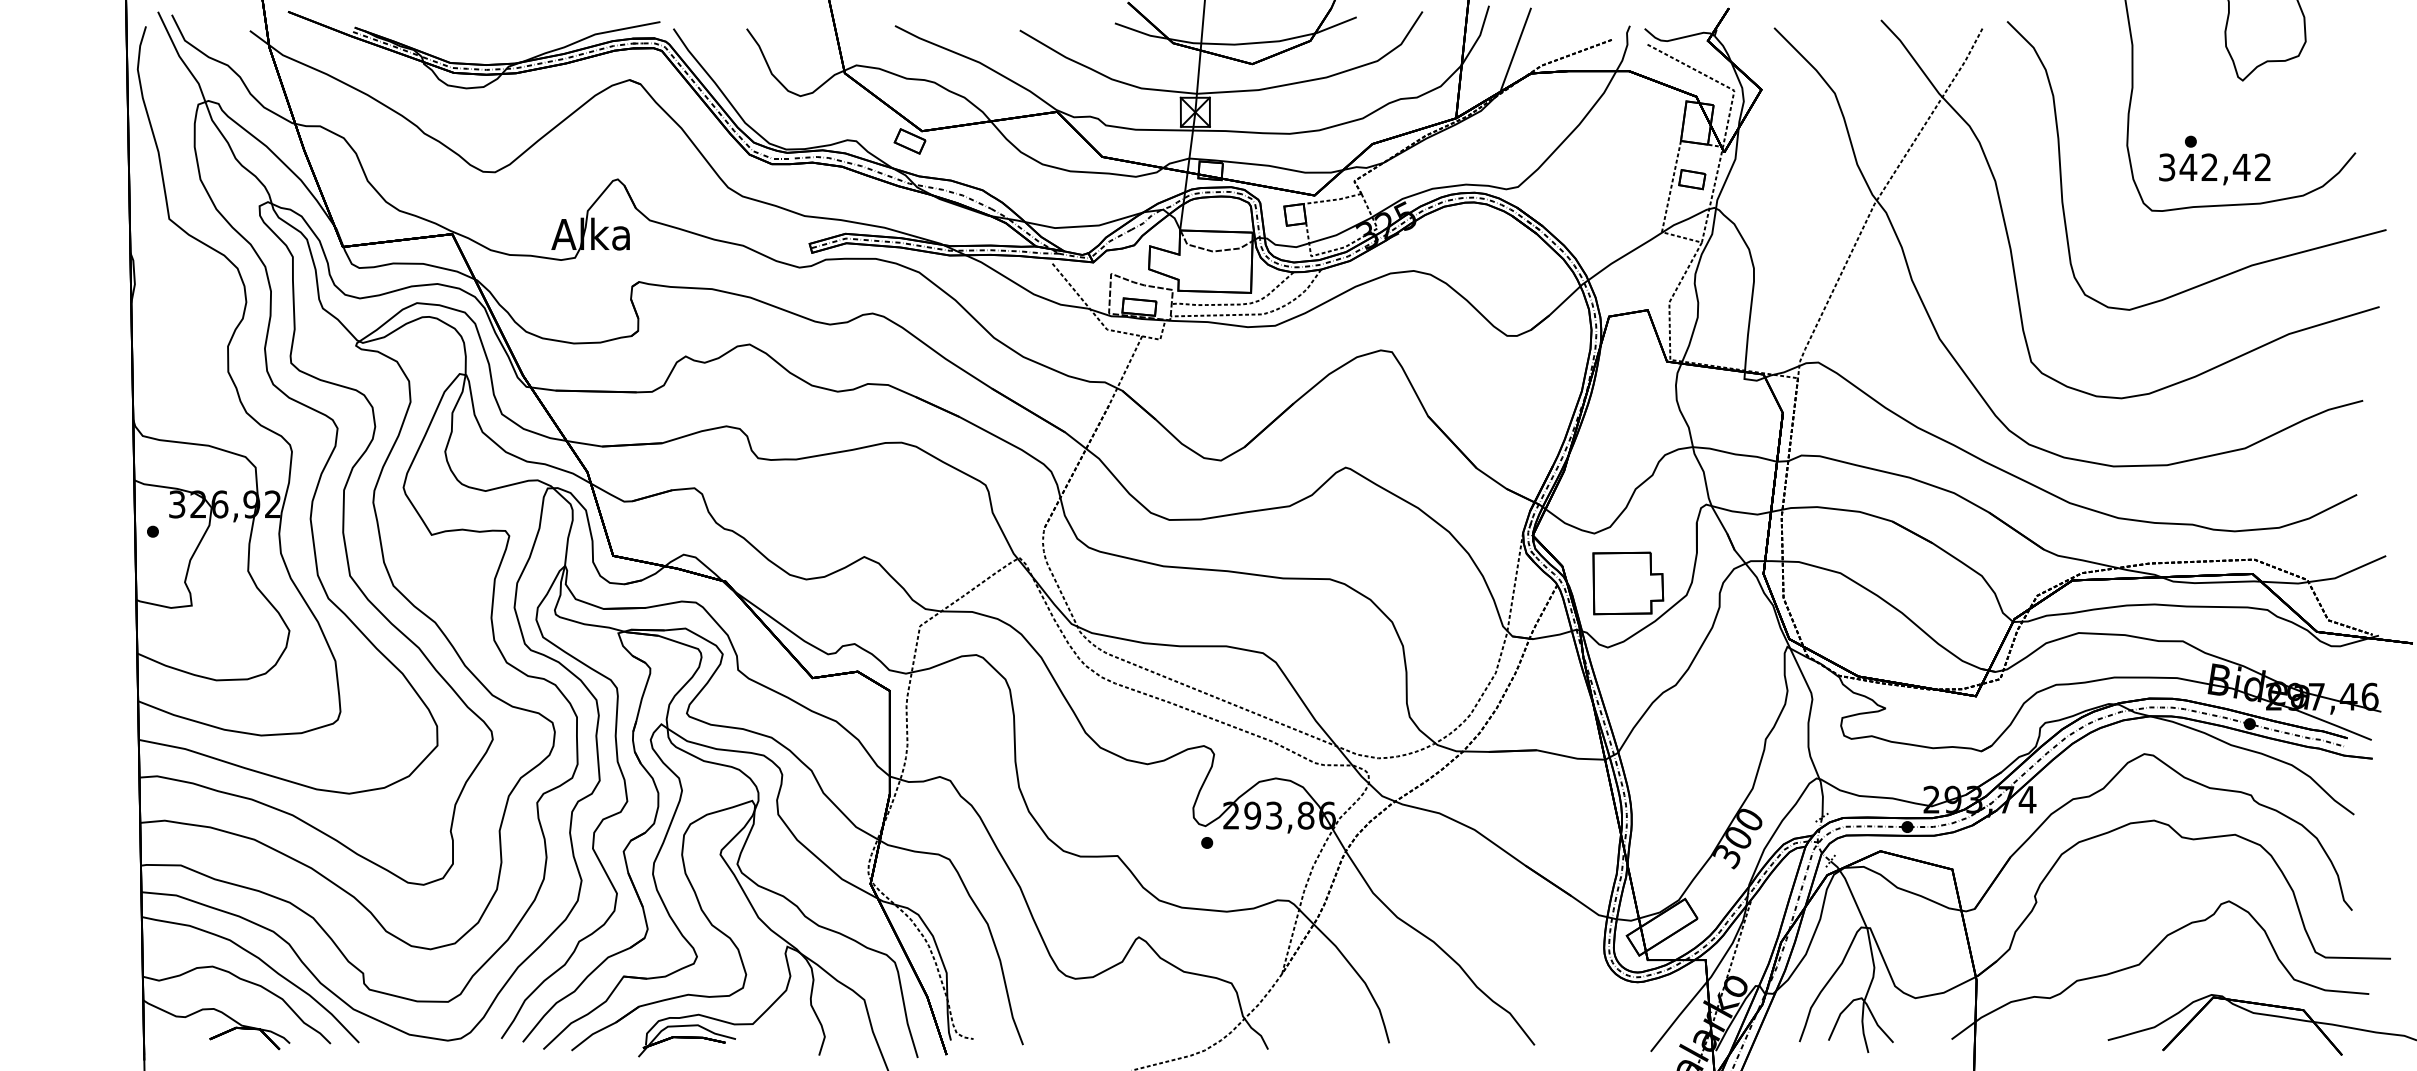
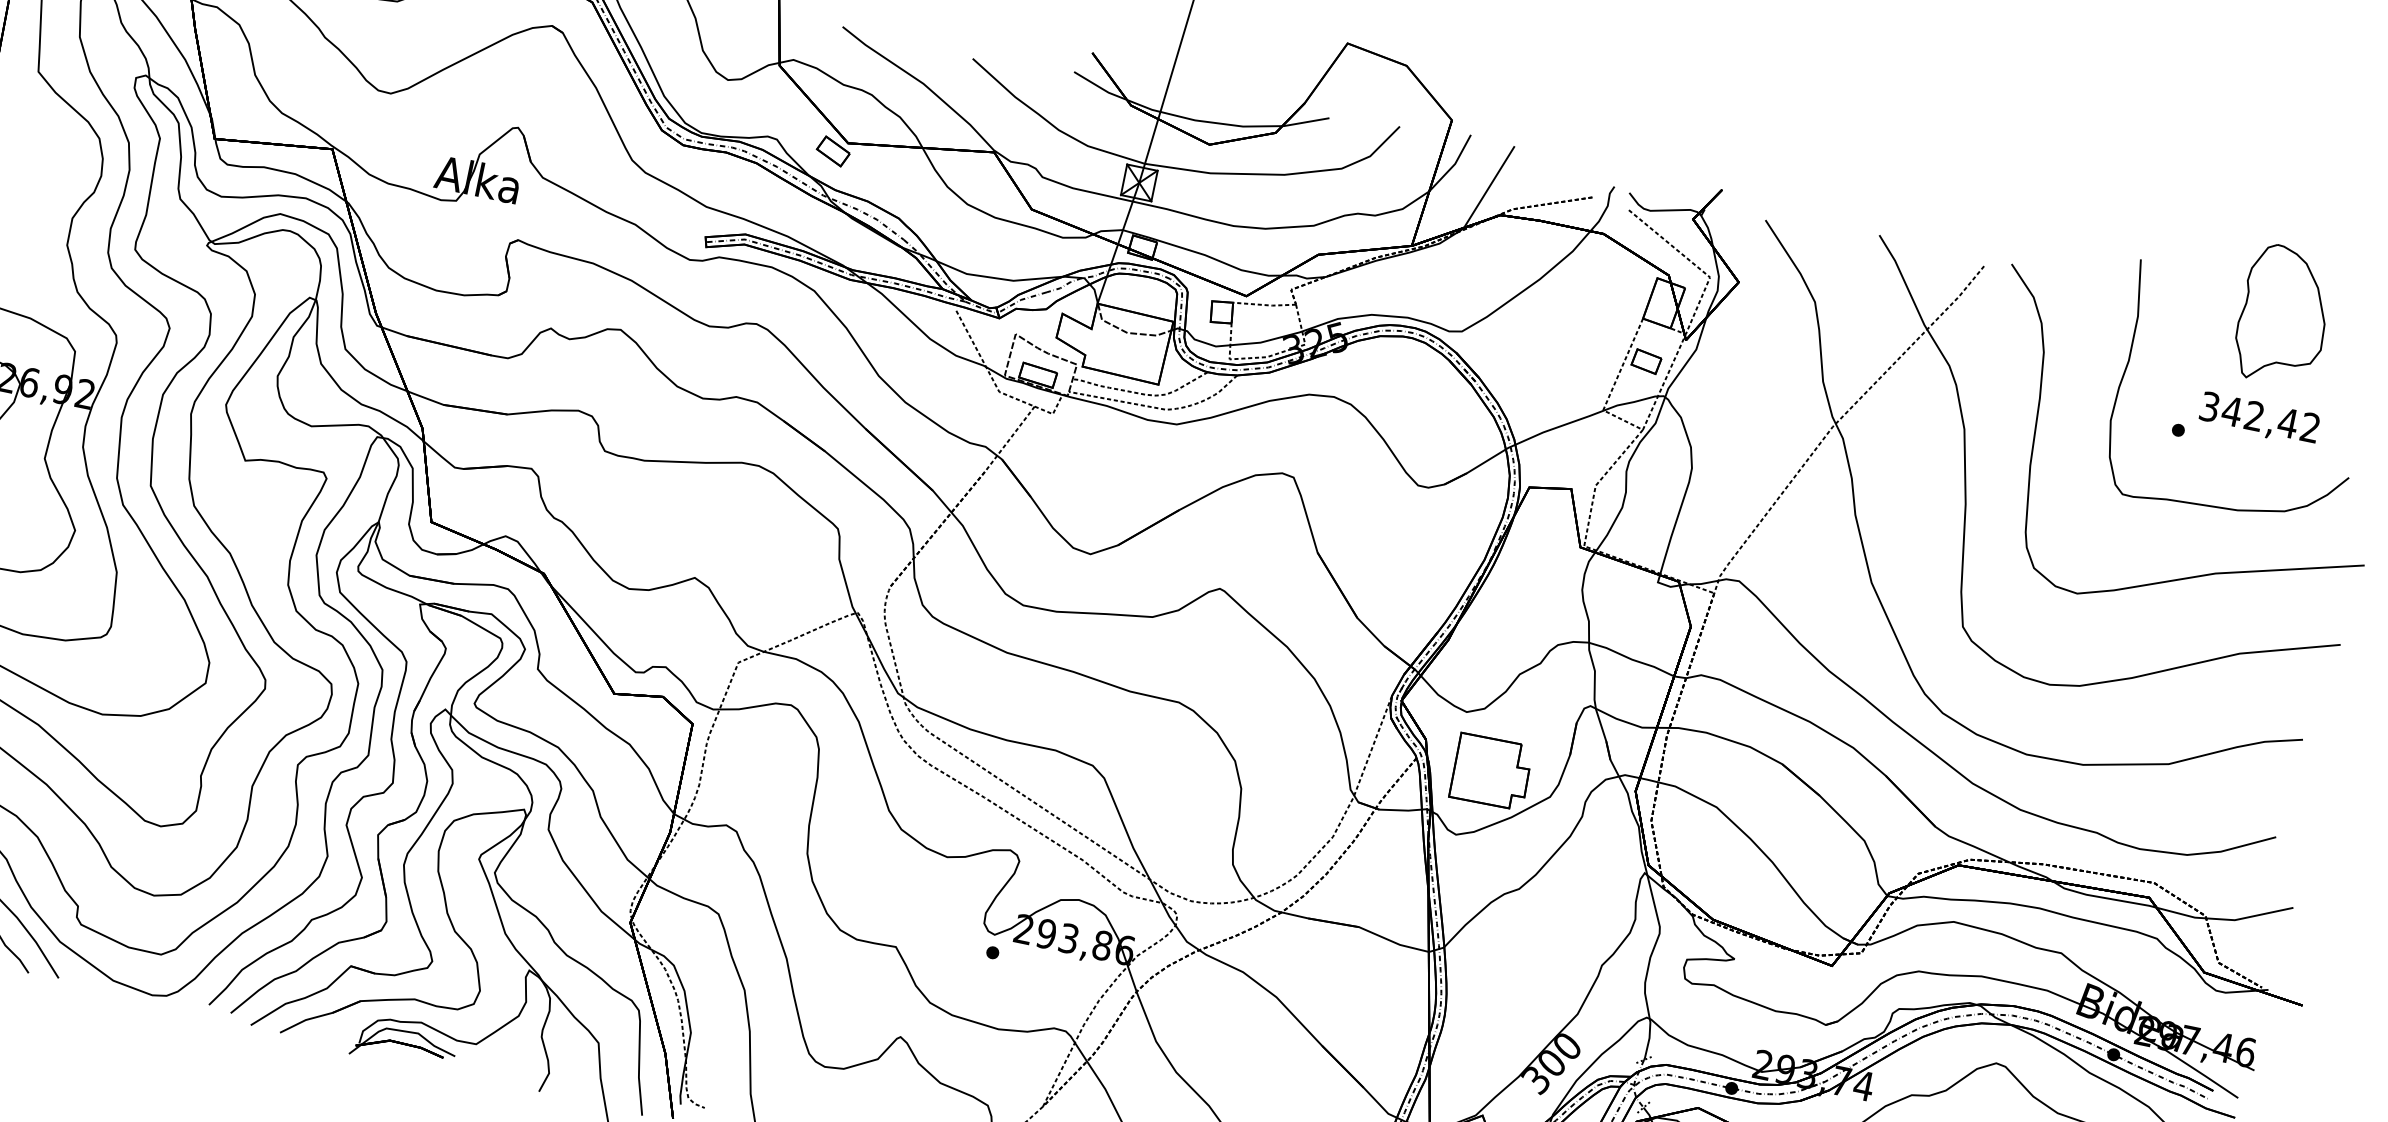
text: (2214, 169) -> (2259, 419), moved

